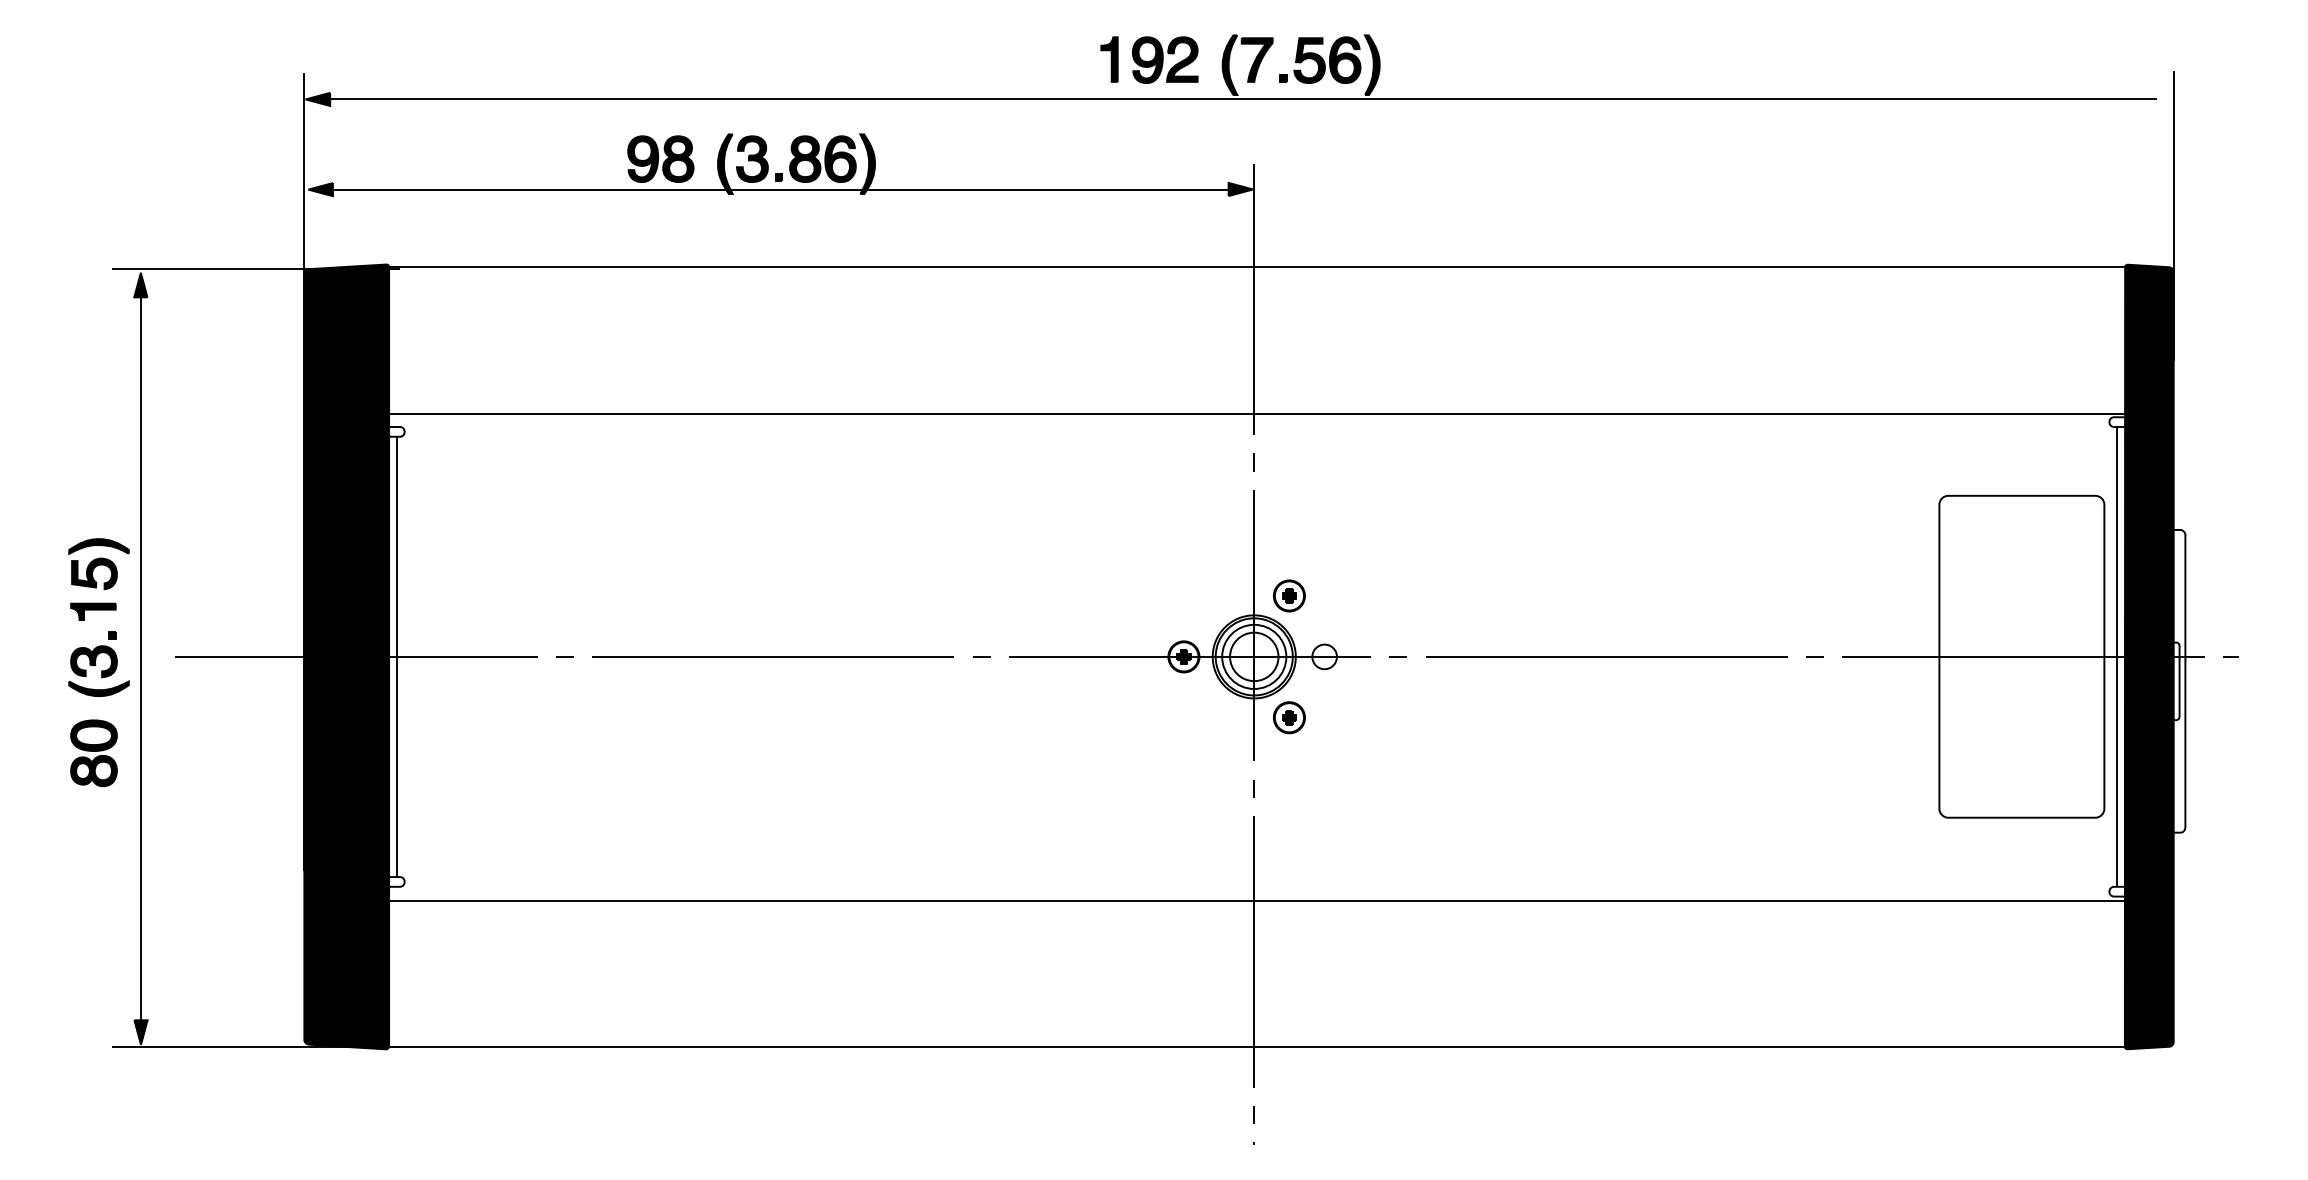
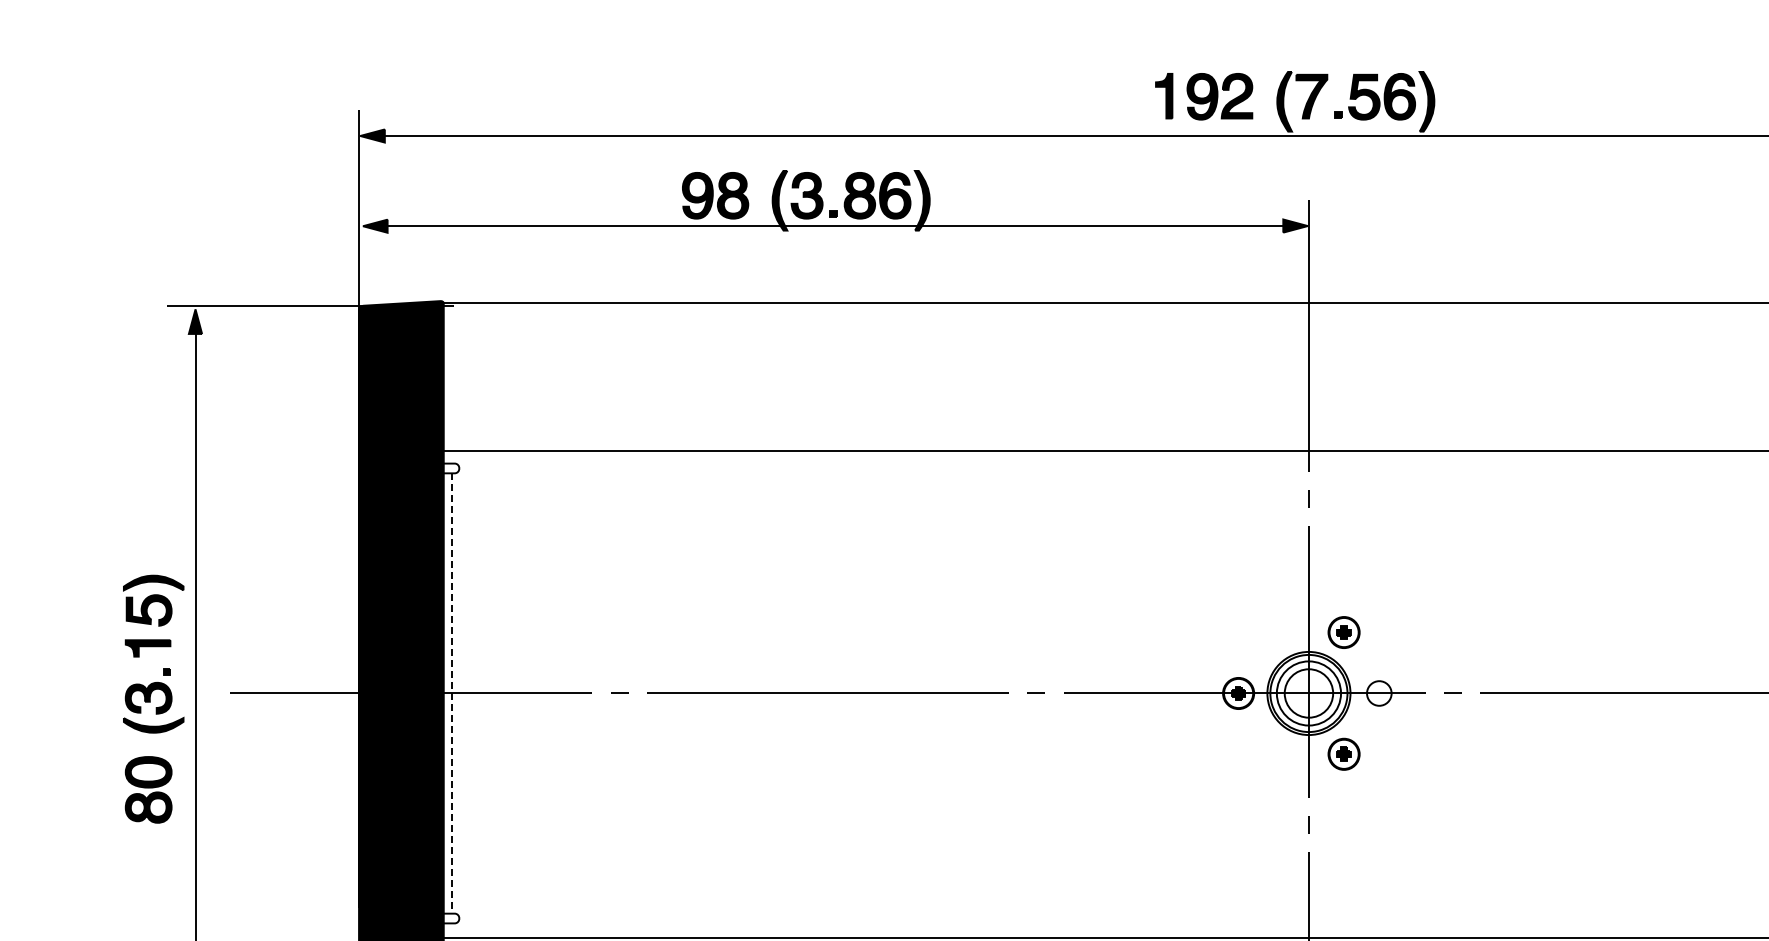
line: (397, 657) -> (452, 694), solid -> dashed

